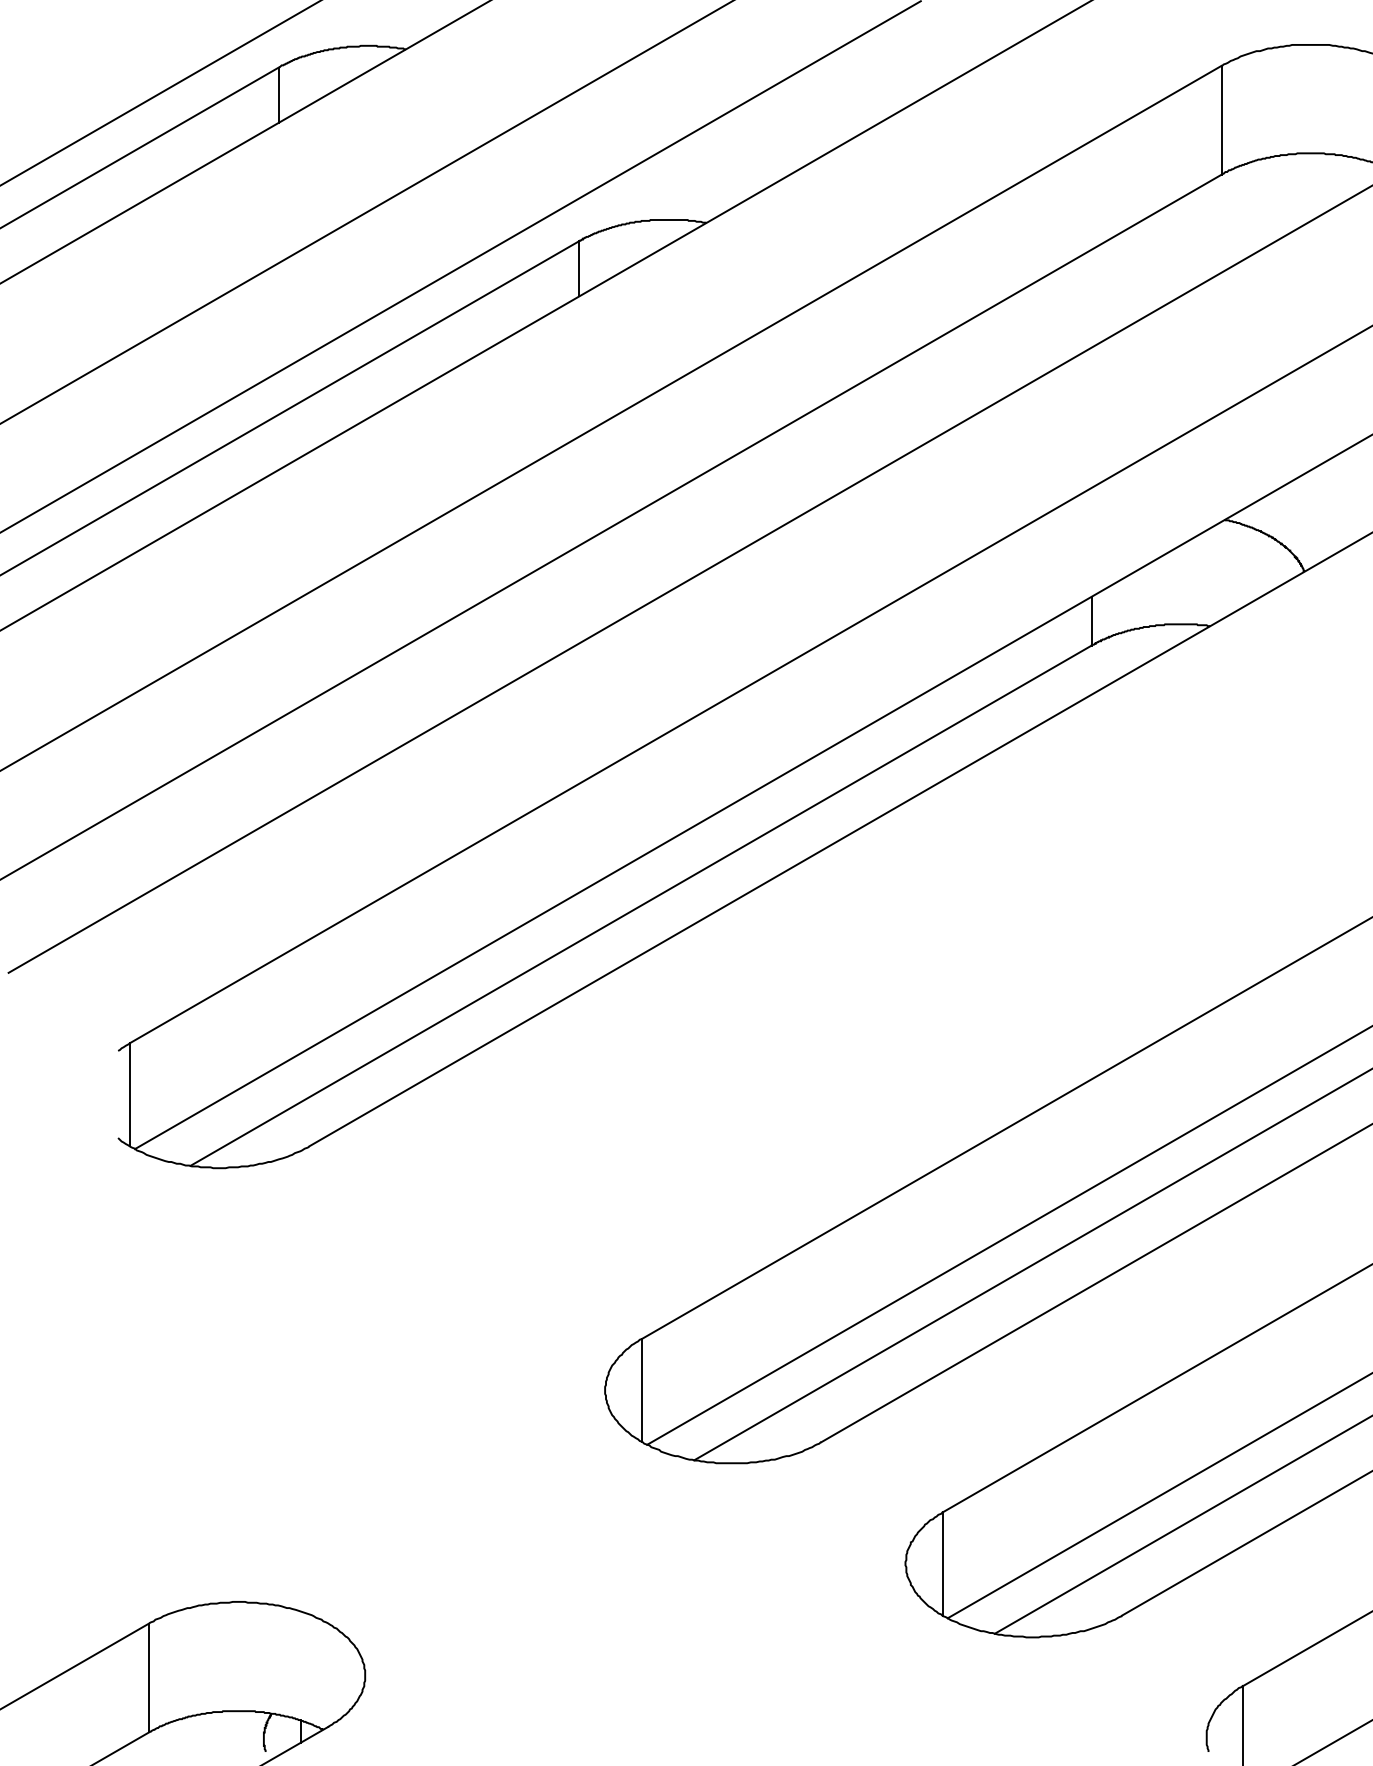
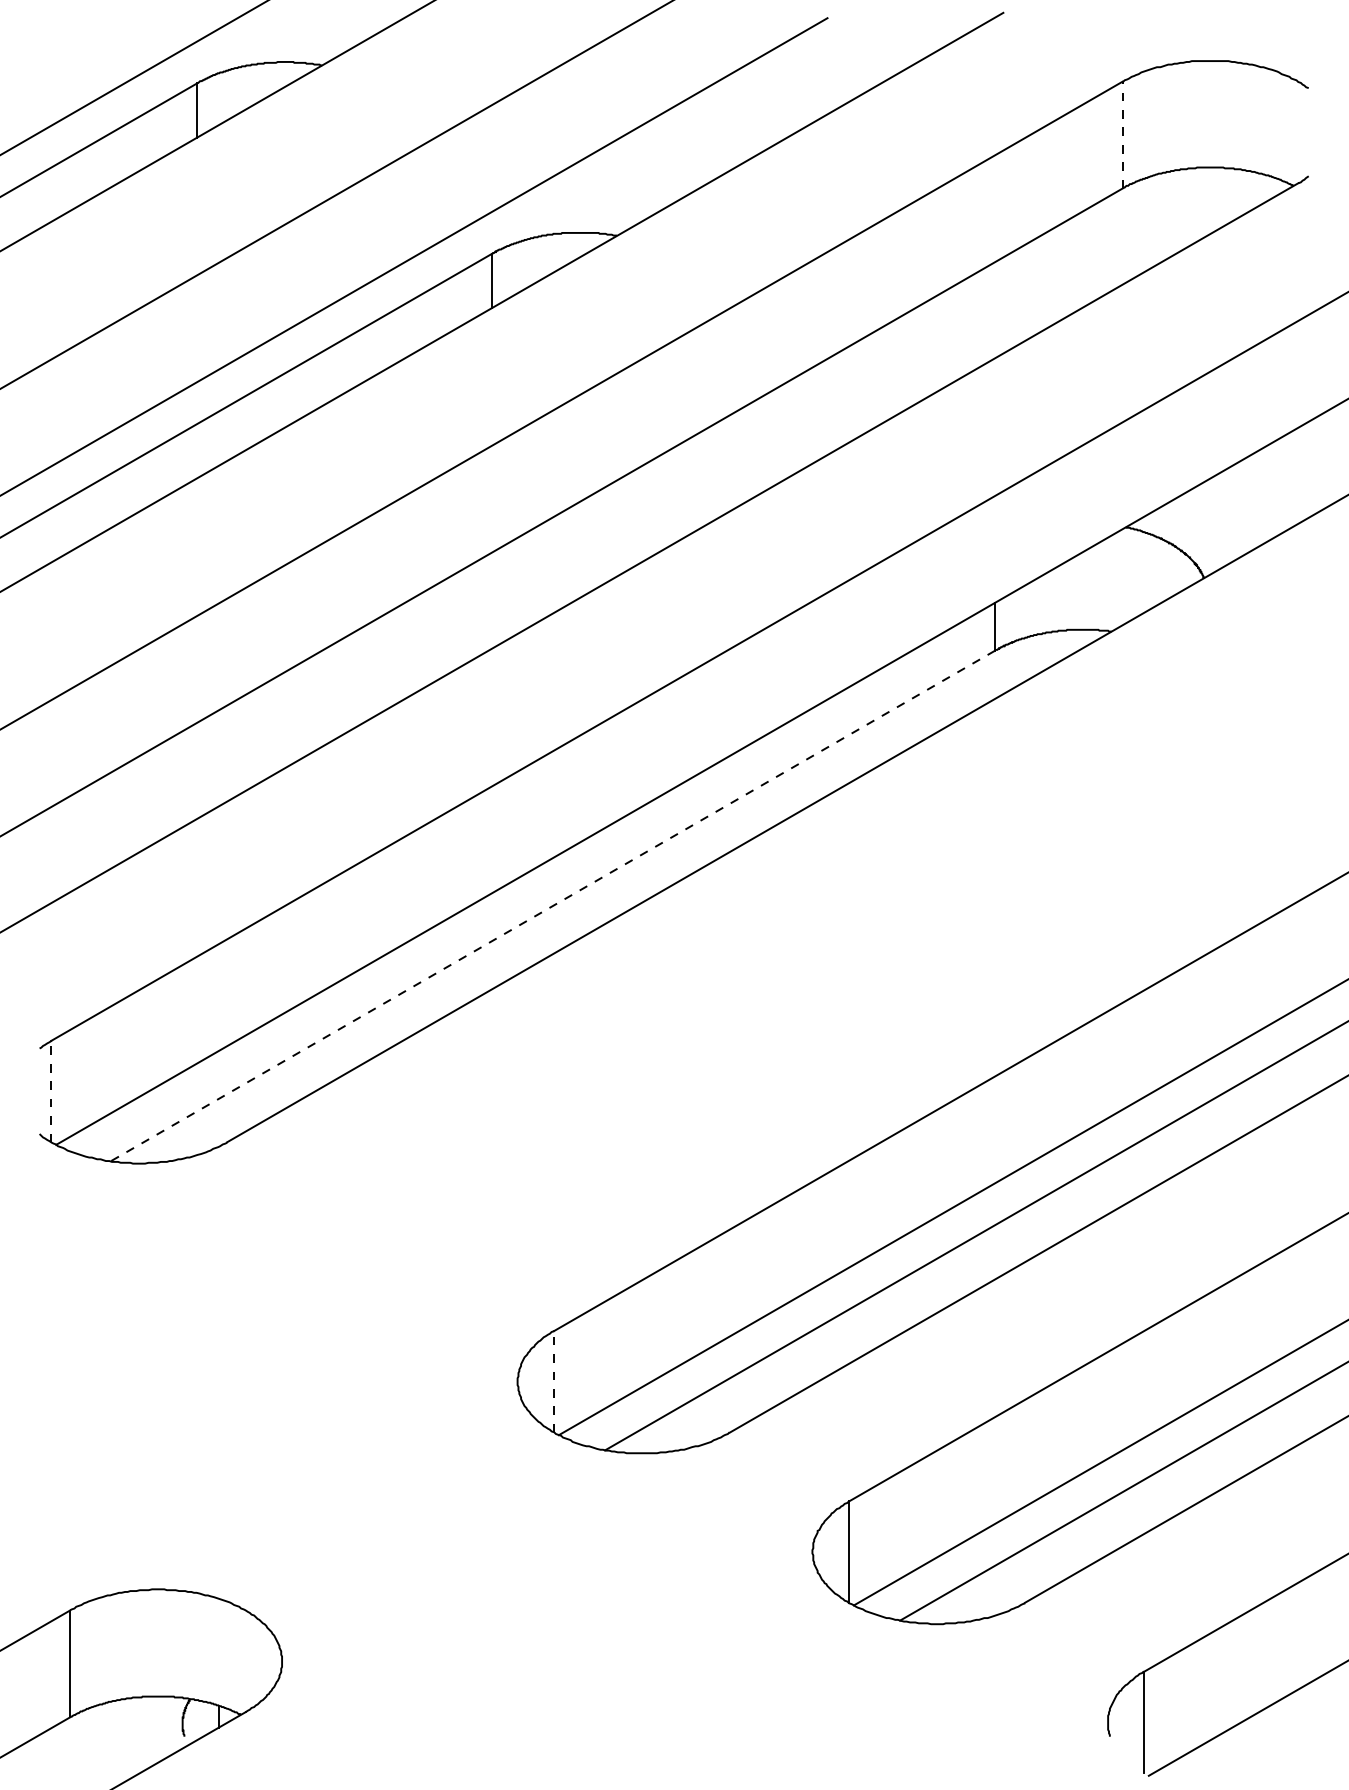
line: (1221, 119) -> (1122, 134), solid -> dashed
line: (640, 906) -> (552, 906), solid -> dashed
line: (130, 1094) -> (51, 1091), solid -> dashed
line: (642, 1390) -> (554, 1381), solid -> dashed

